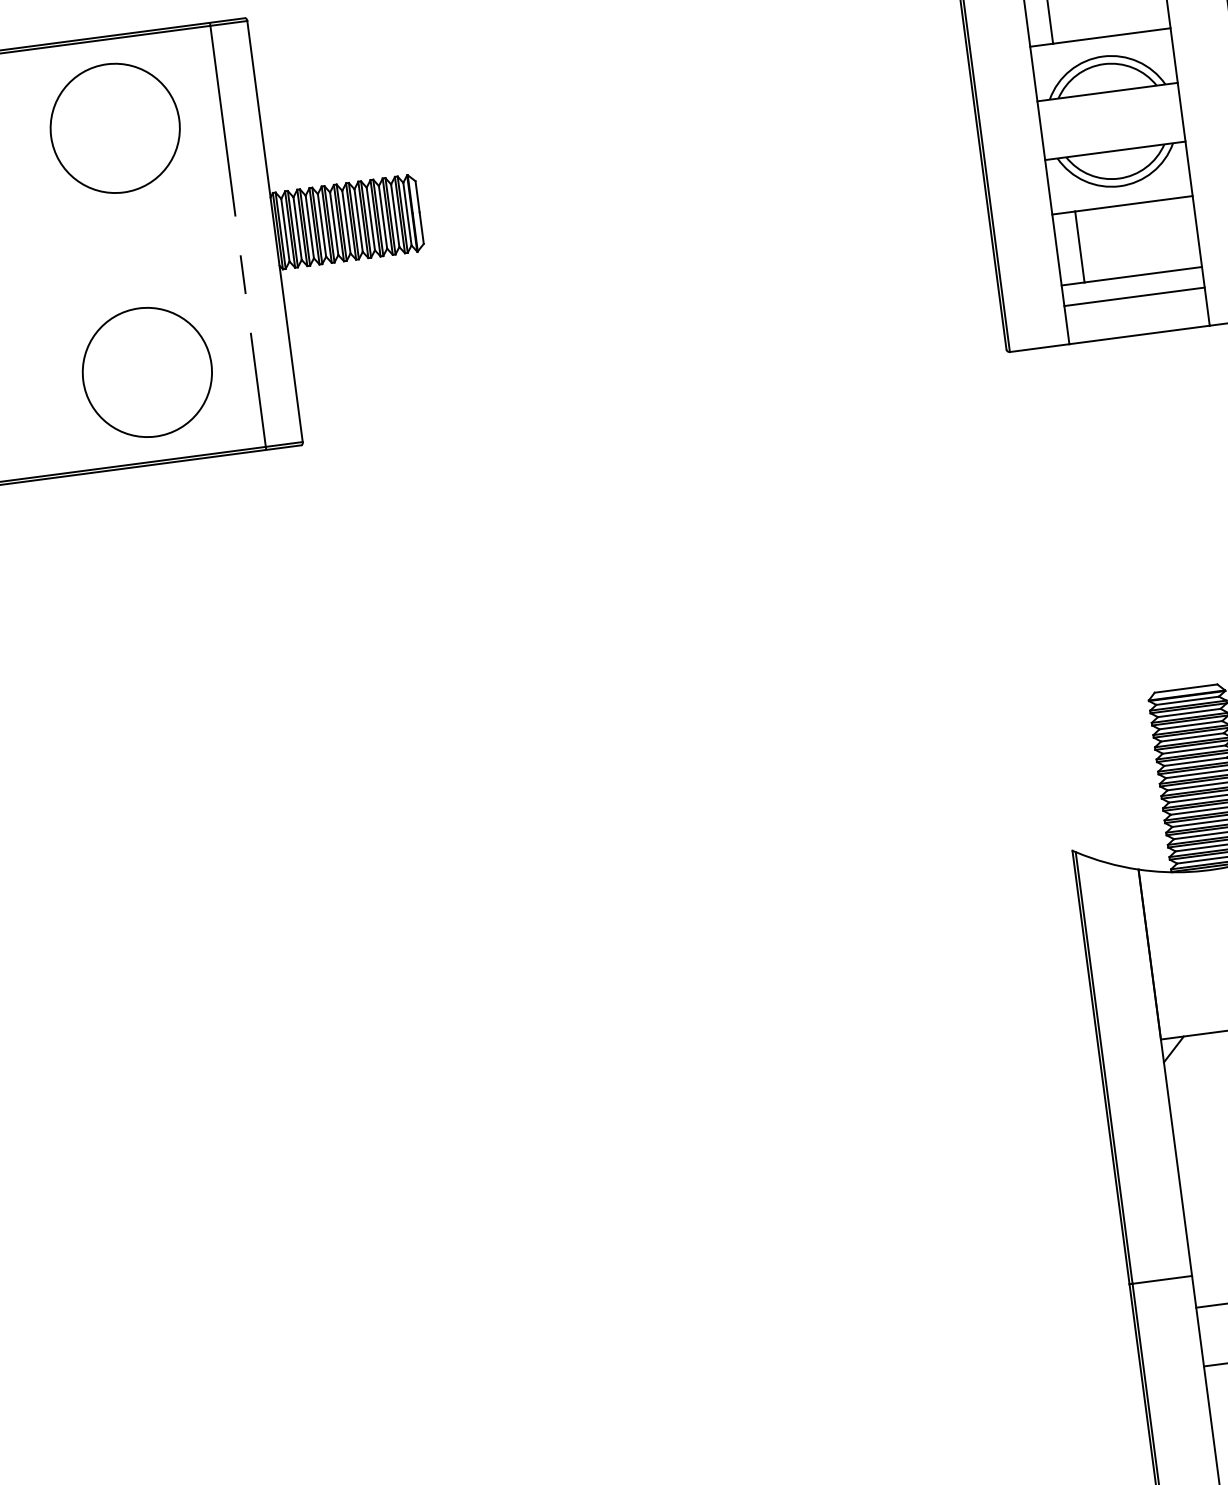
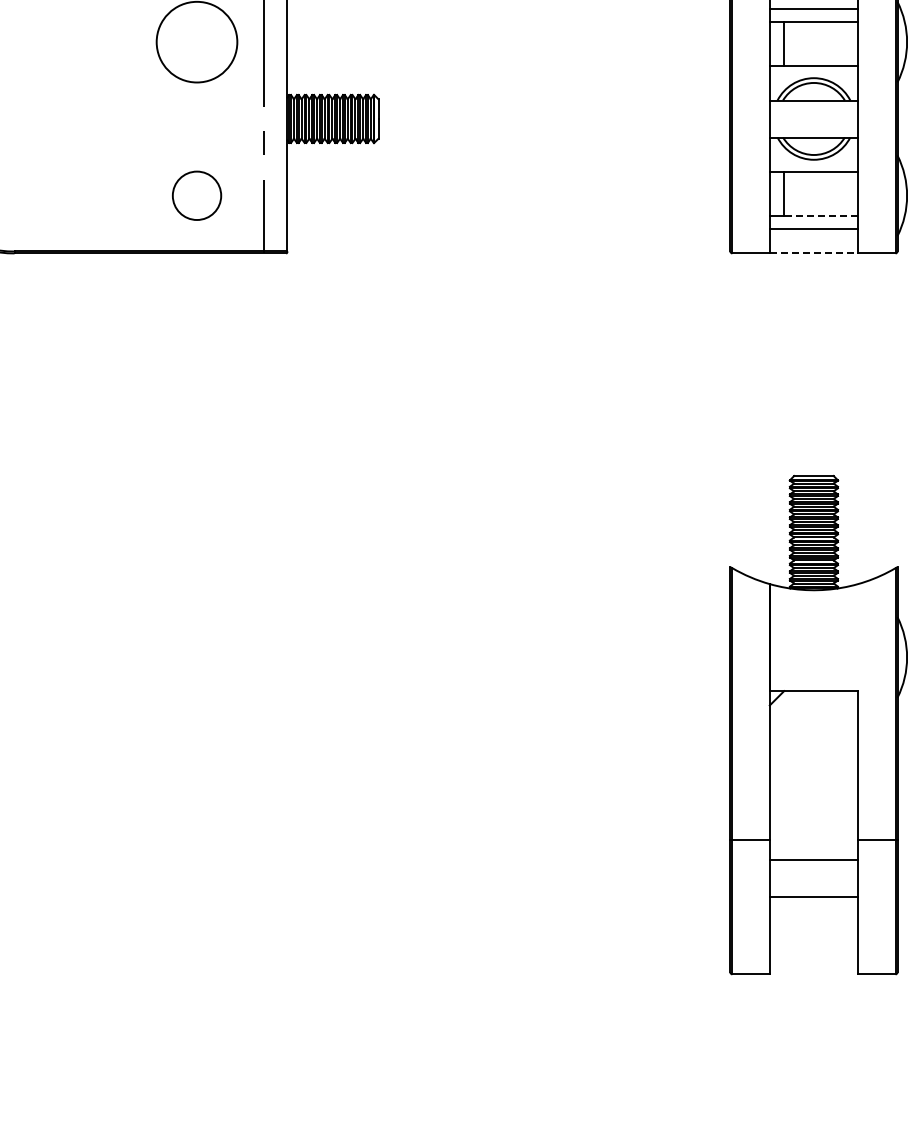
line: (1143, 274) -> (821, 216), solid -> dashed
line: (1140, 334) -> (814, 253), solid -> dashed
circle: (146, 372) -> (196, 195), size x0.6

